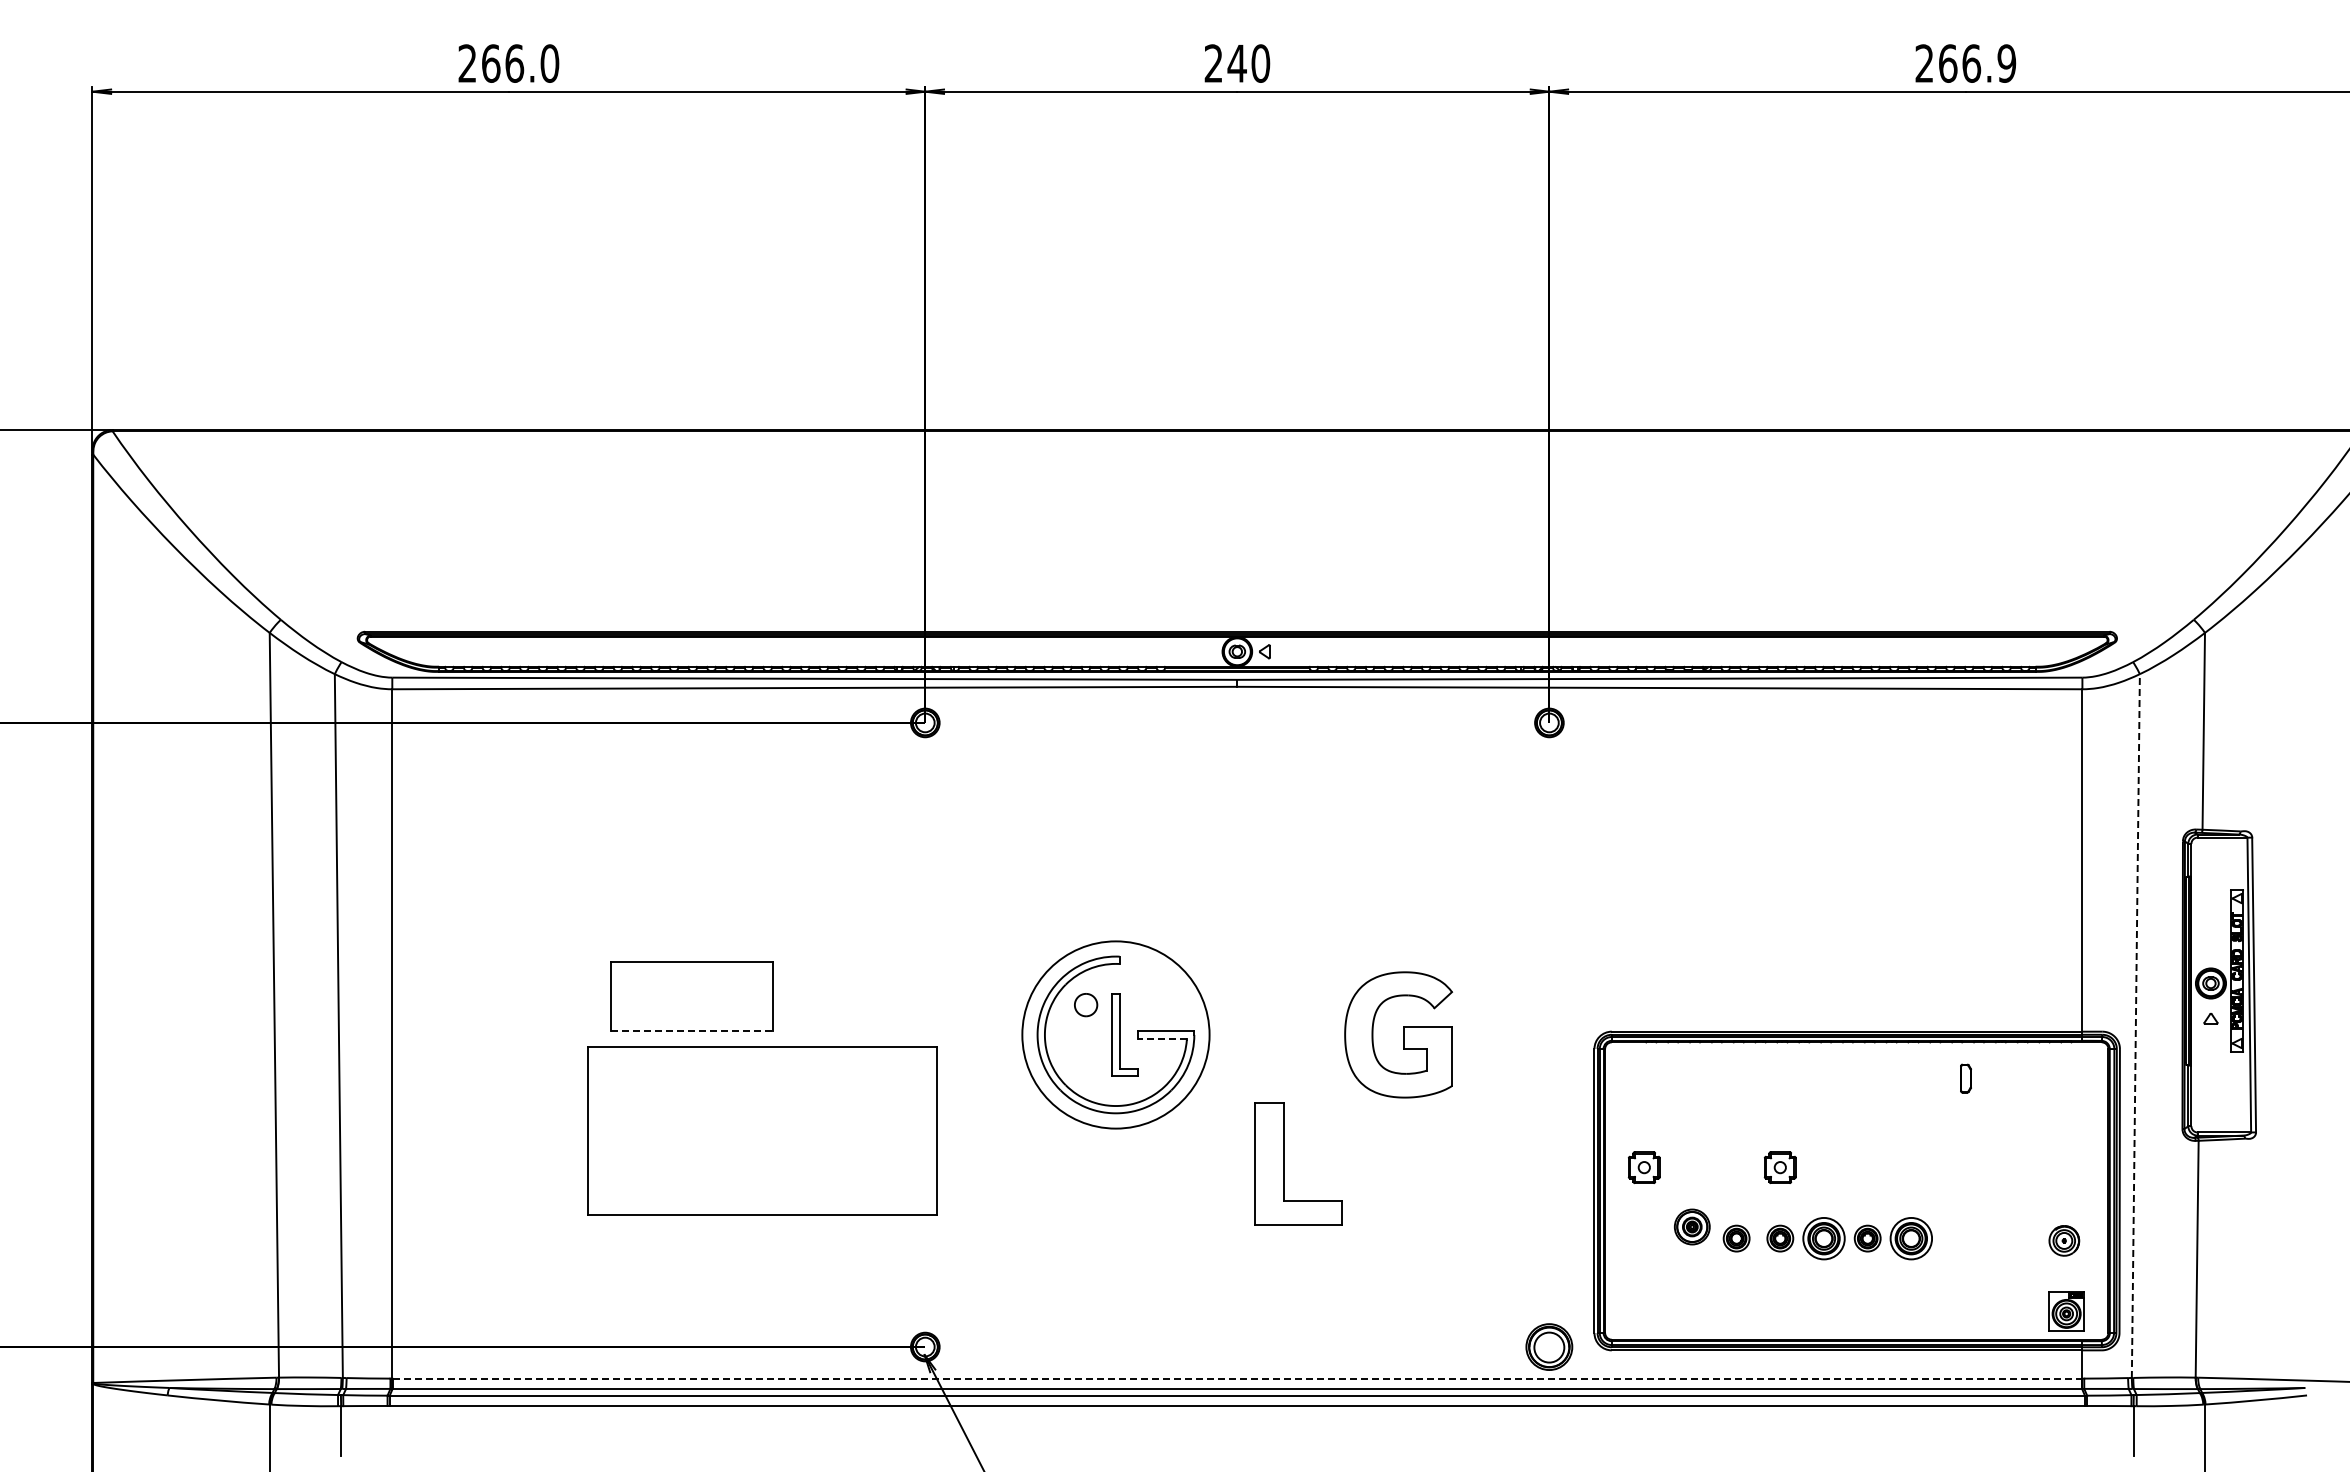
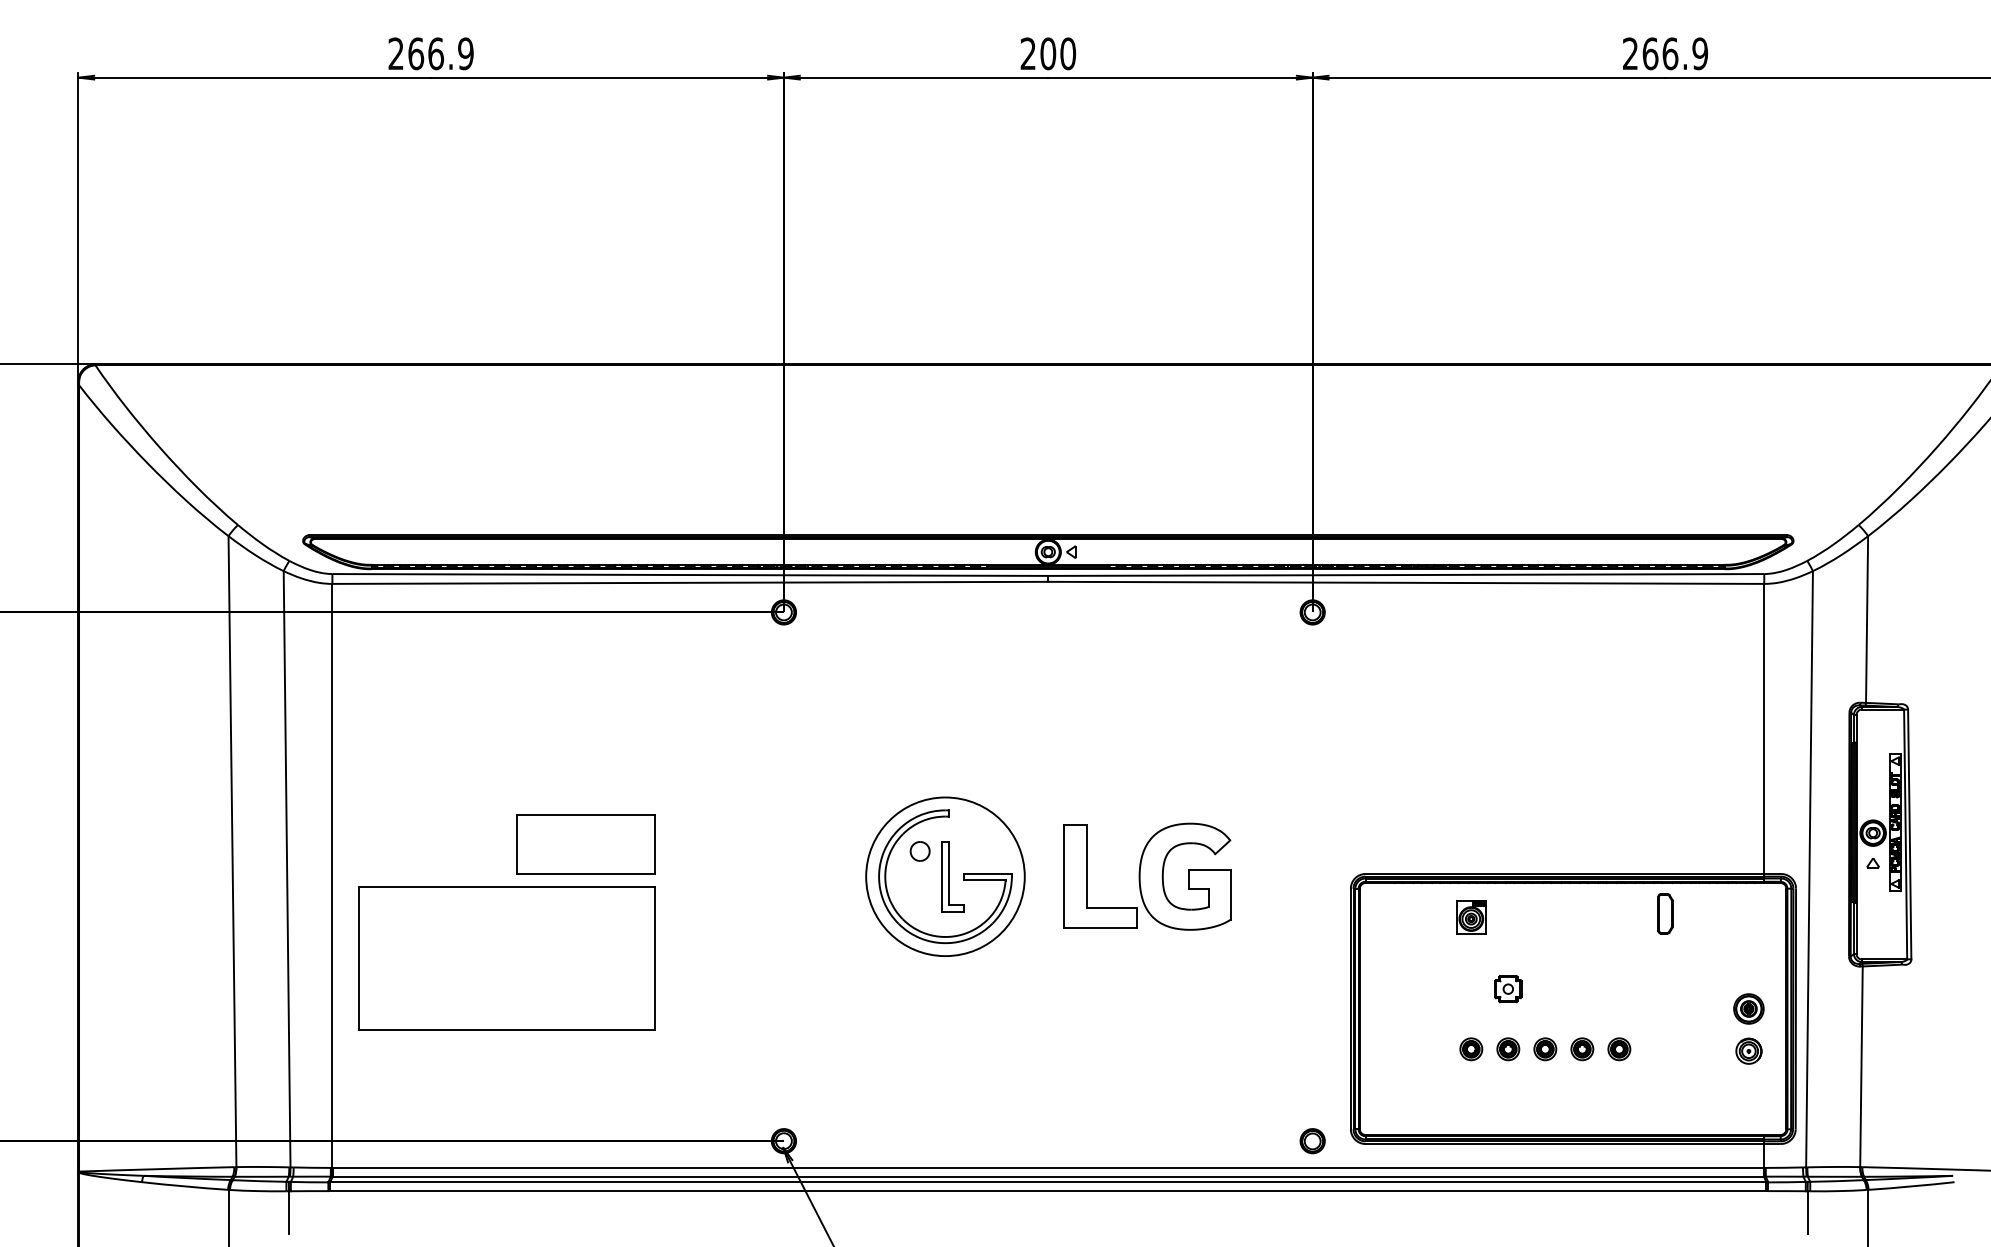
text: (549, 63) -> (465, 53), 266.0 -> 266.9
text: (1236, 63) -> (1047, 53), 240 -> 200
line: (2135, 1026) -> (1809, 869), dashed -> solid
line: (692, 1031) -> (586, 873), dashed -> solid
line: (1162, 1038) -> (984, 879), dashed -> solid
part: (1965, 1078) -> (1665, 913), size x1.67
part: (762, 1130) -> (507, 957), moved
part: (1284, 1163) -> (1088, 876), moved
part: (1643, 1167) -> (1392, 989), removed
part: (1692, 1226) -> (1749, 1008), moved
part: (1823, 1238) -> (1544, 1049), size x0.62
part: (1911, 1238) -> (1619, 1049), size x0.62
part: (2066, 1311) -> (1471, 917), moved
part: (1549, 1346) -> (1312, 1140), size x0.62
line: (1237, 1378) -> (1048, 1167), dashed -> solid

